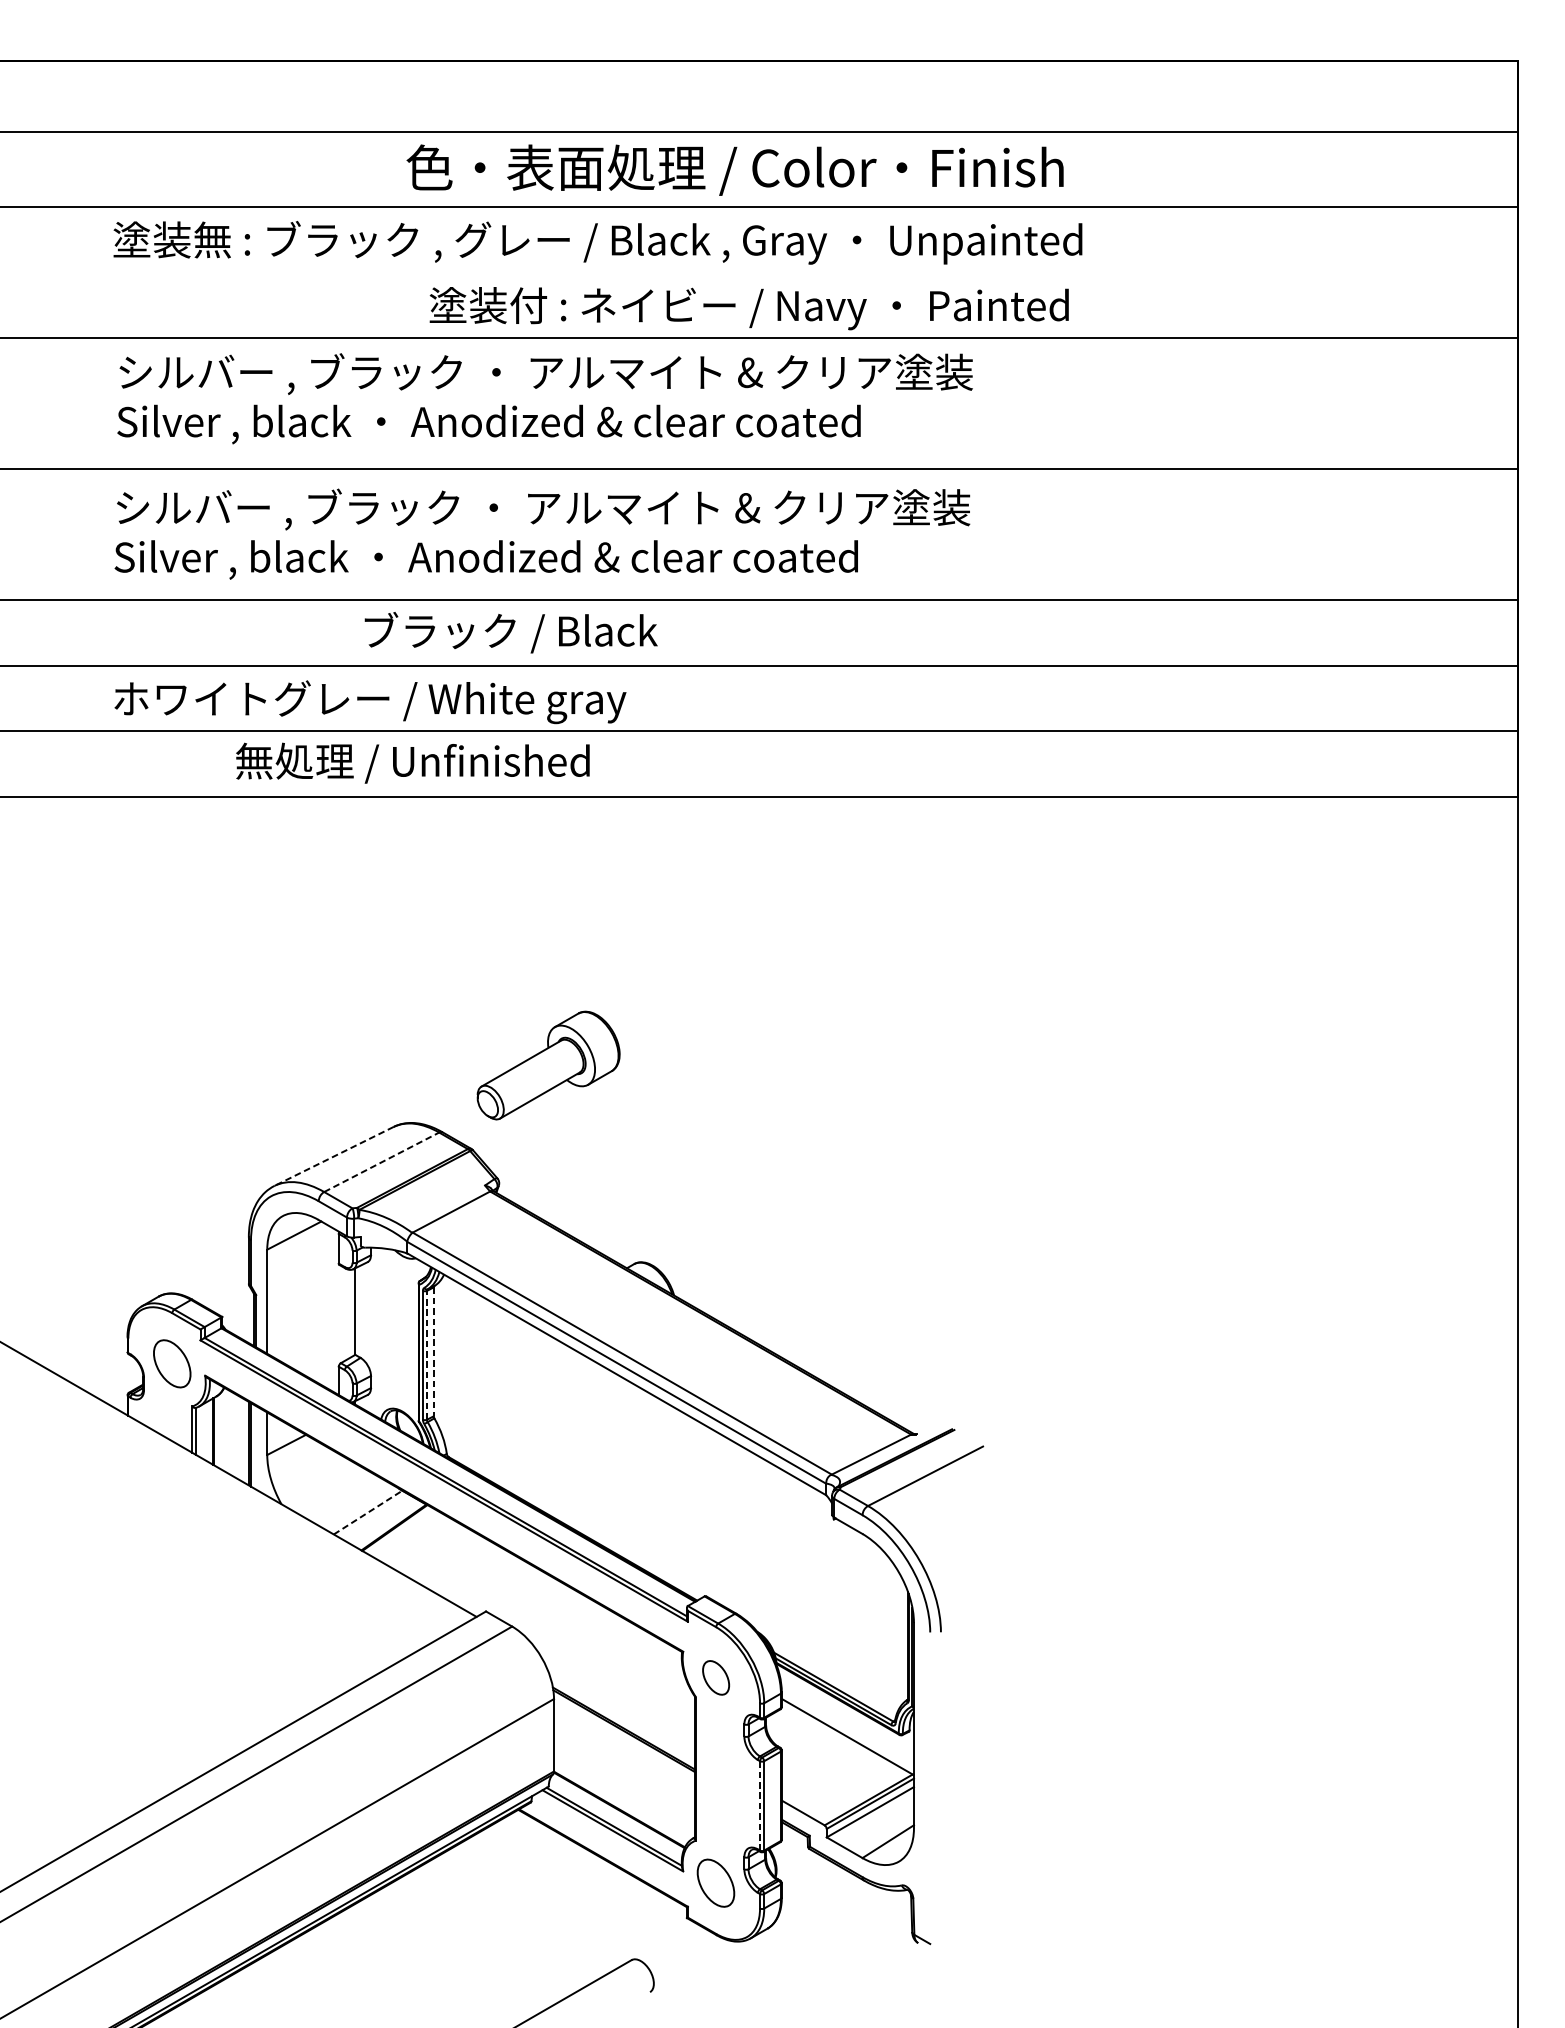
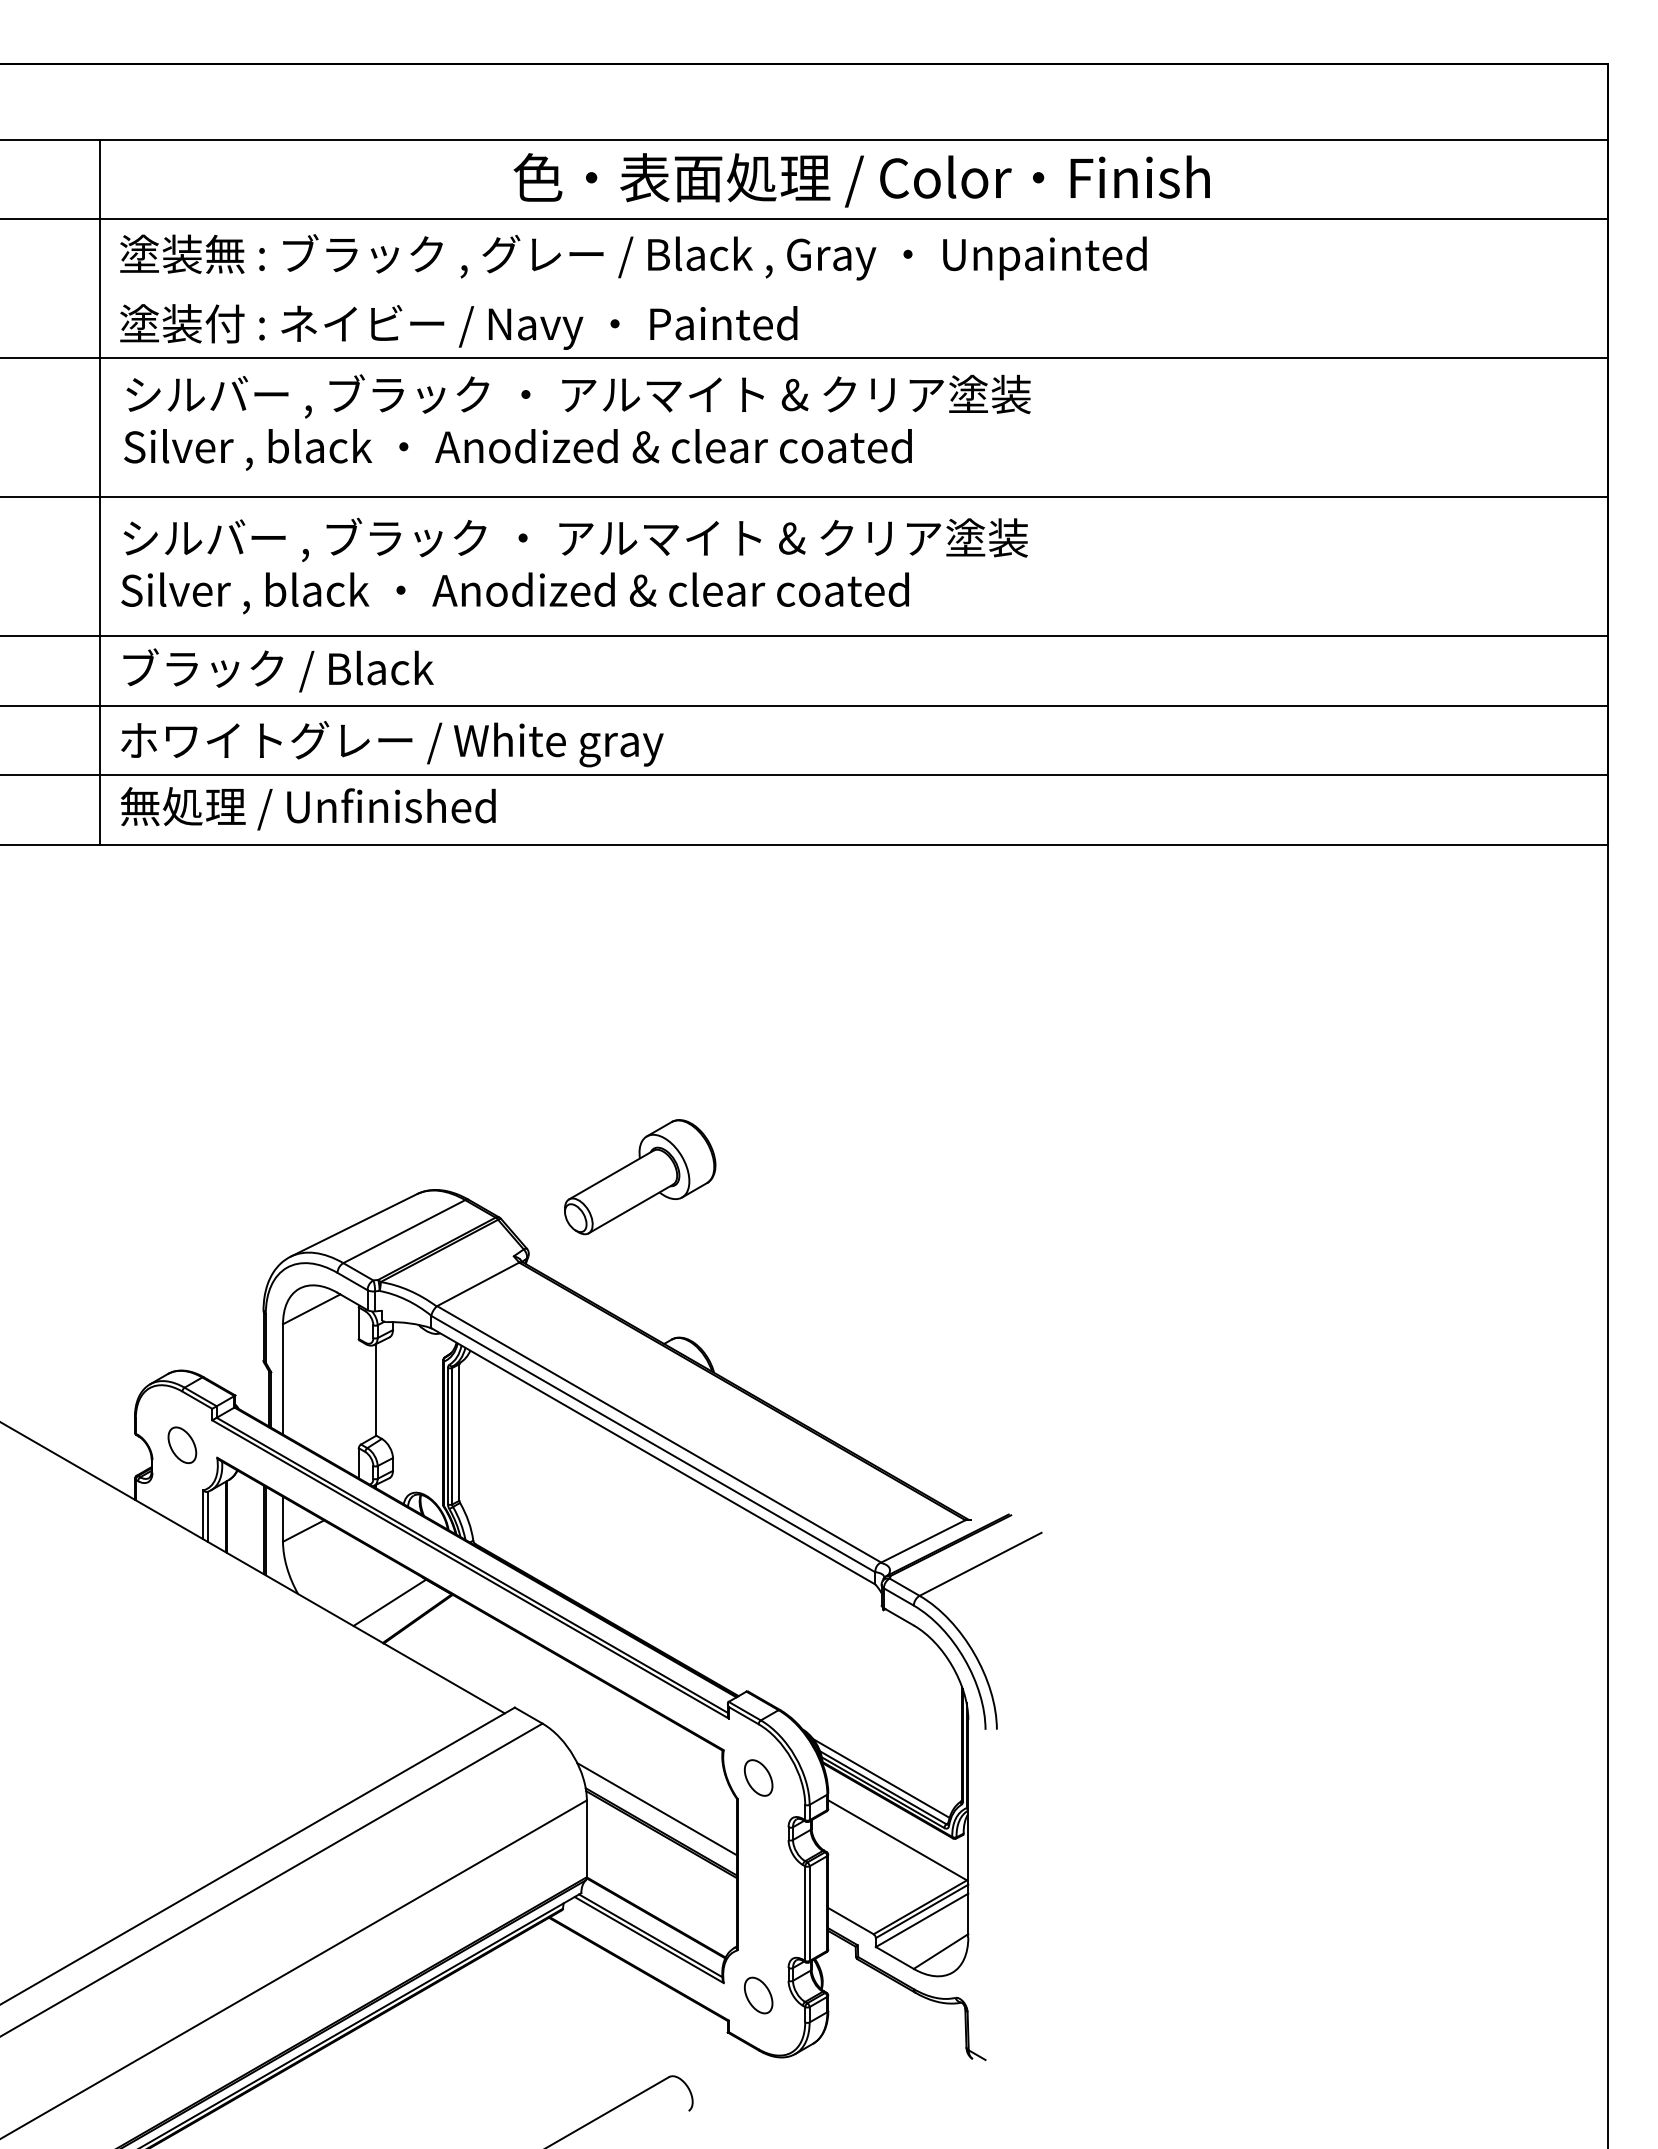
text: (734, 170) -> (861, 180), moved
text: (748, 308) -> (458, 326), moved
line: (94, 464) -> (99, 492), added
text: (511, 632) -> (278, 670), moved
text: (413, 762) -> (308, 808), moved
part: (548, 1065) -> (640, 1177), moved
line: (333, 1156) -> (353, 1225), dashed -> solid
line: (381, 1162) -> (404, 1231), dashed -> solid
line: (433, 1352) -> (459, 1433), dashed -> solid
line: (427, 1354) -> (452, 1435), dashed -> solid
part: (172, 1364) -> (182, 1445), size x0.71
line: (368, 1512) -> (390, 1602), dashed -> solid
line: (832, 1678) -> (881, 1778), added
line: (619, 1707) -> (656, 1809), added
line: (760, 1806) -> (805, 1914), dashed -> solid
part: (715, 1883) -> (758, 1995), size x0.71

